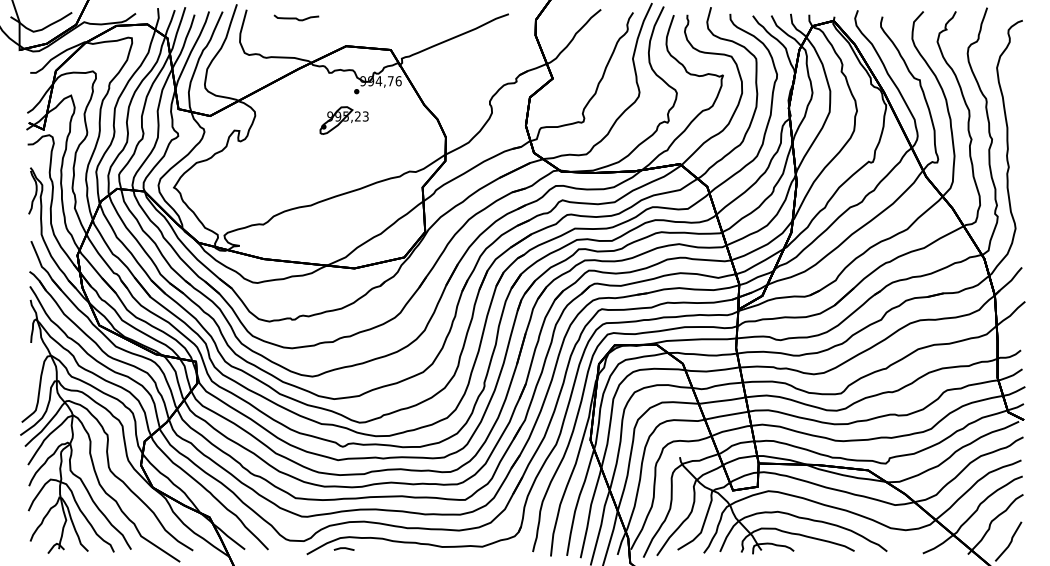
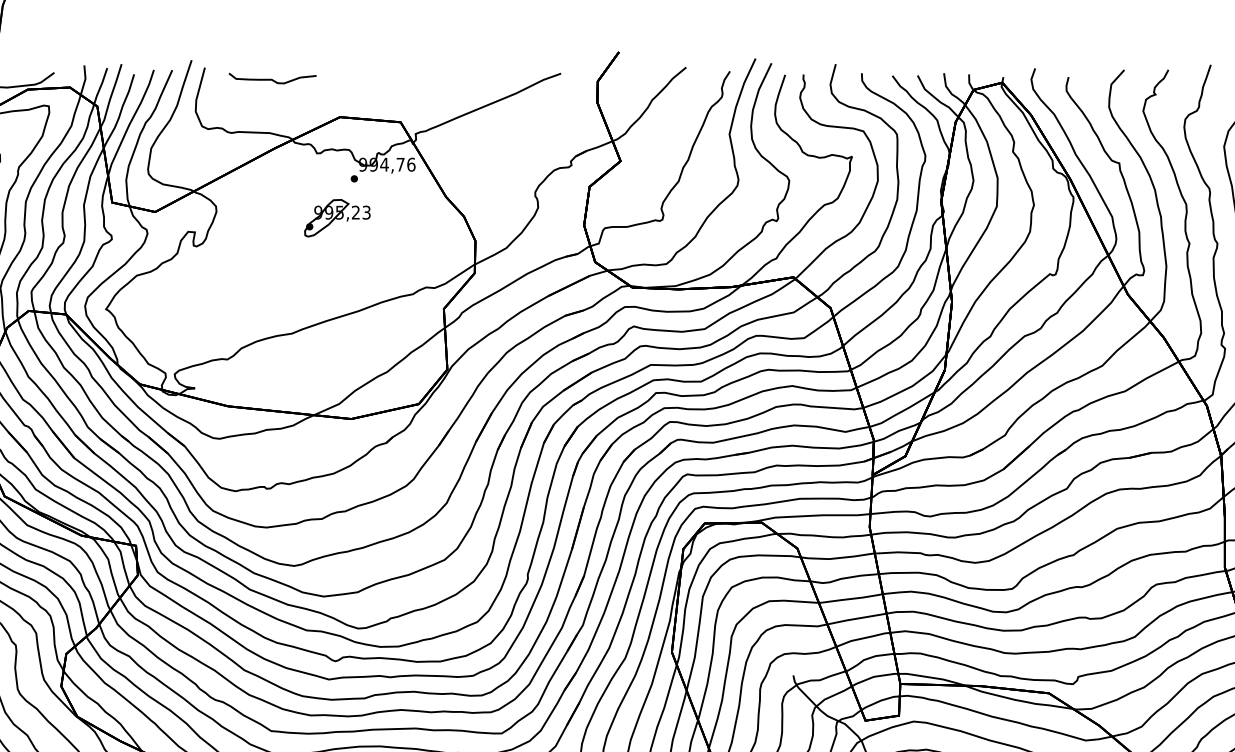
part: (296, 17) -> (272, 78), size x1.43

